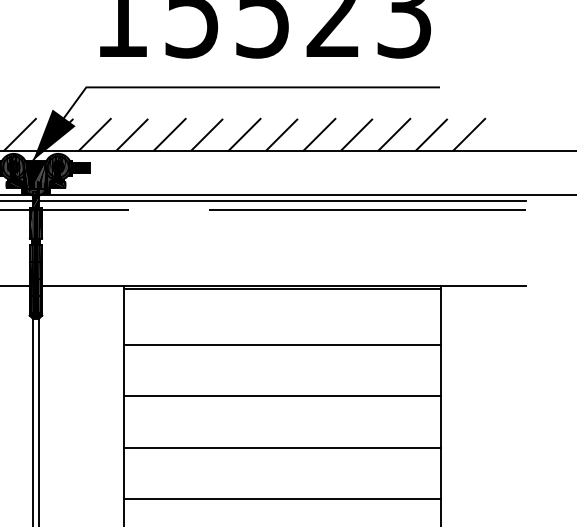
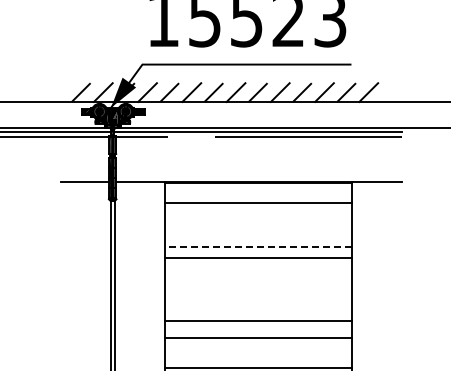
line: (282, 344) -> (258, 202), moved
line: (282, 396) -> (258, 247), solid -> dashed
line: (282, 447) -> (258, 258), moved
line: (282, 498) -> (258, 320), moved

